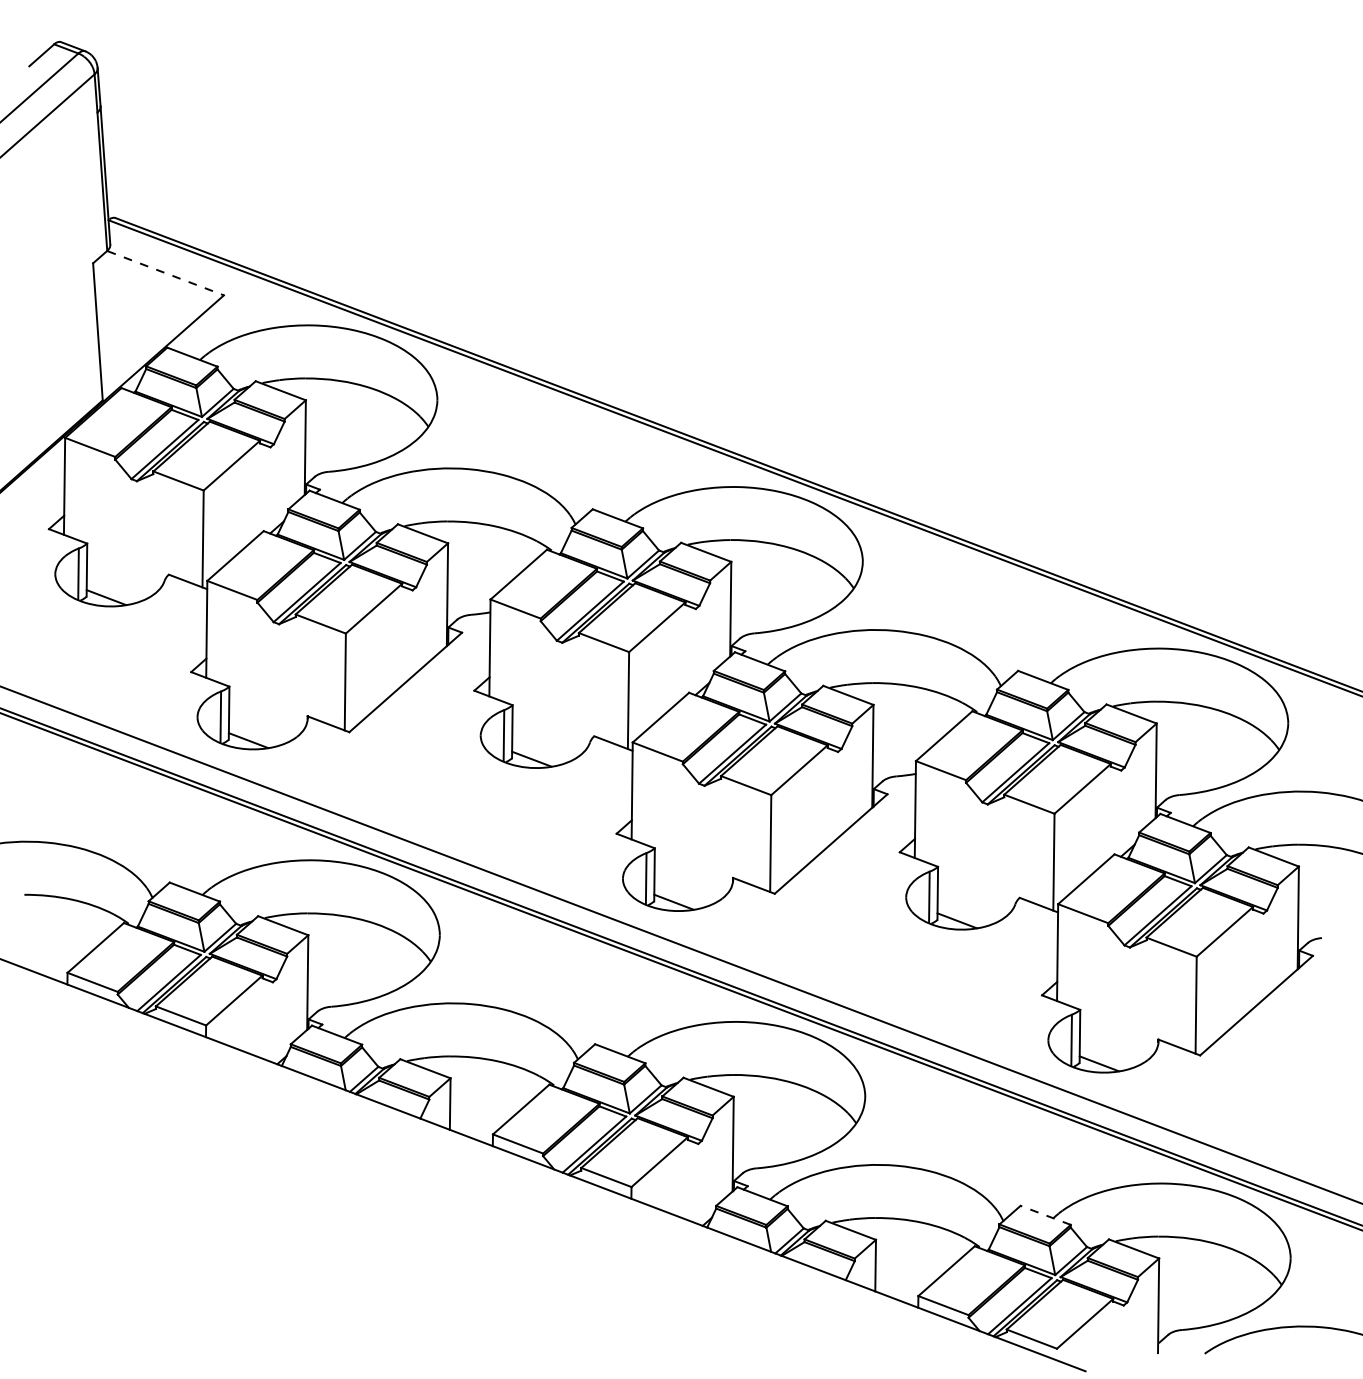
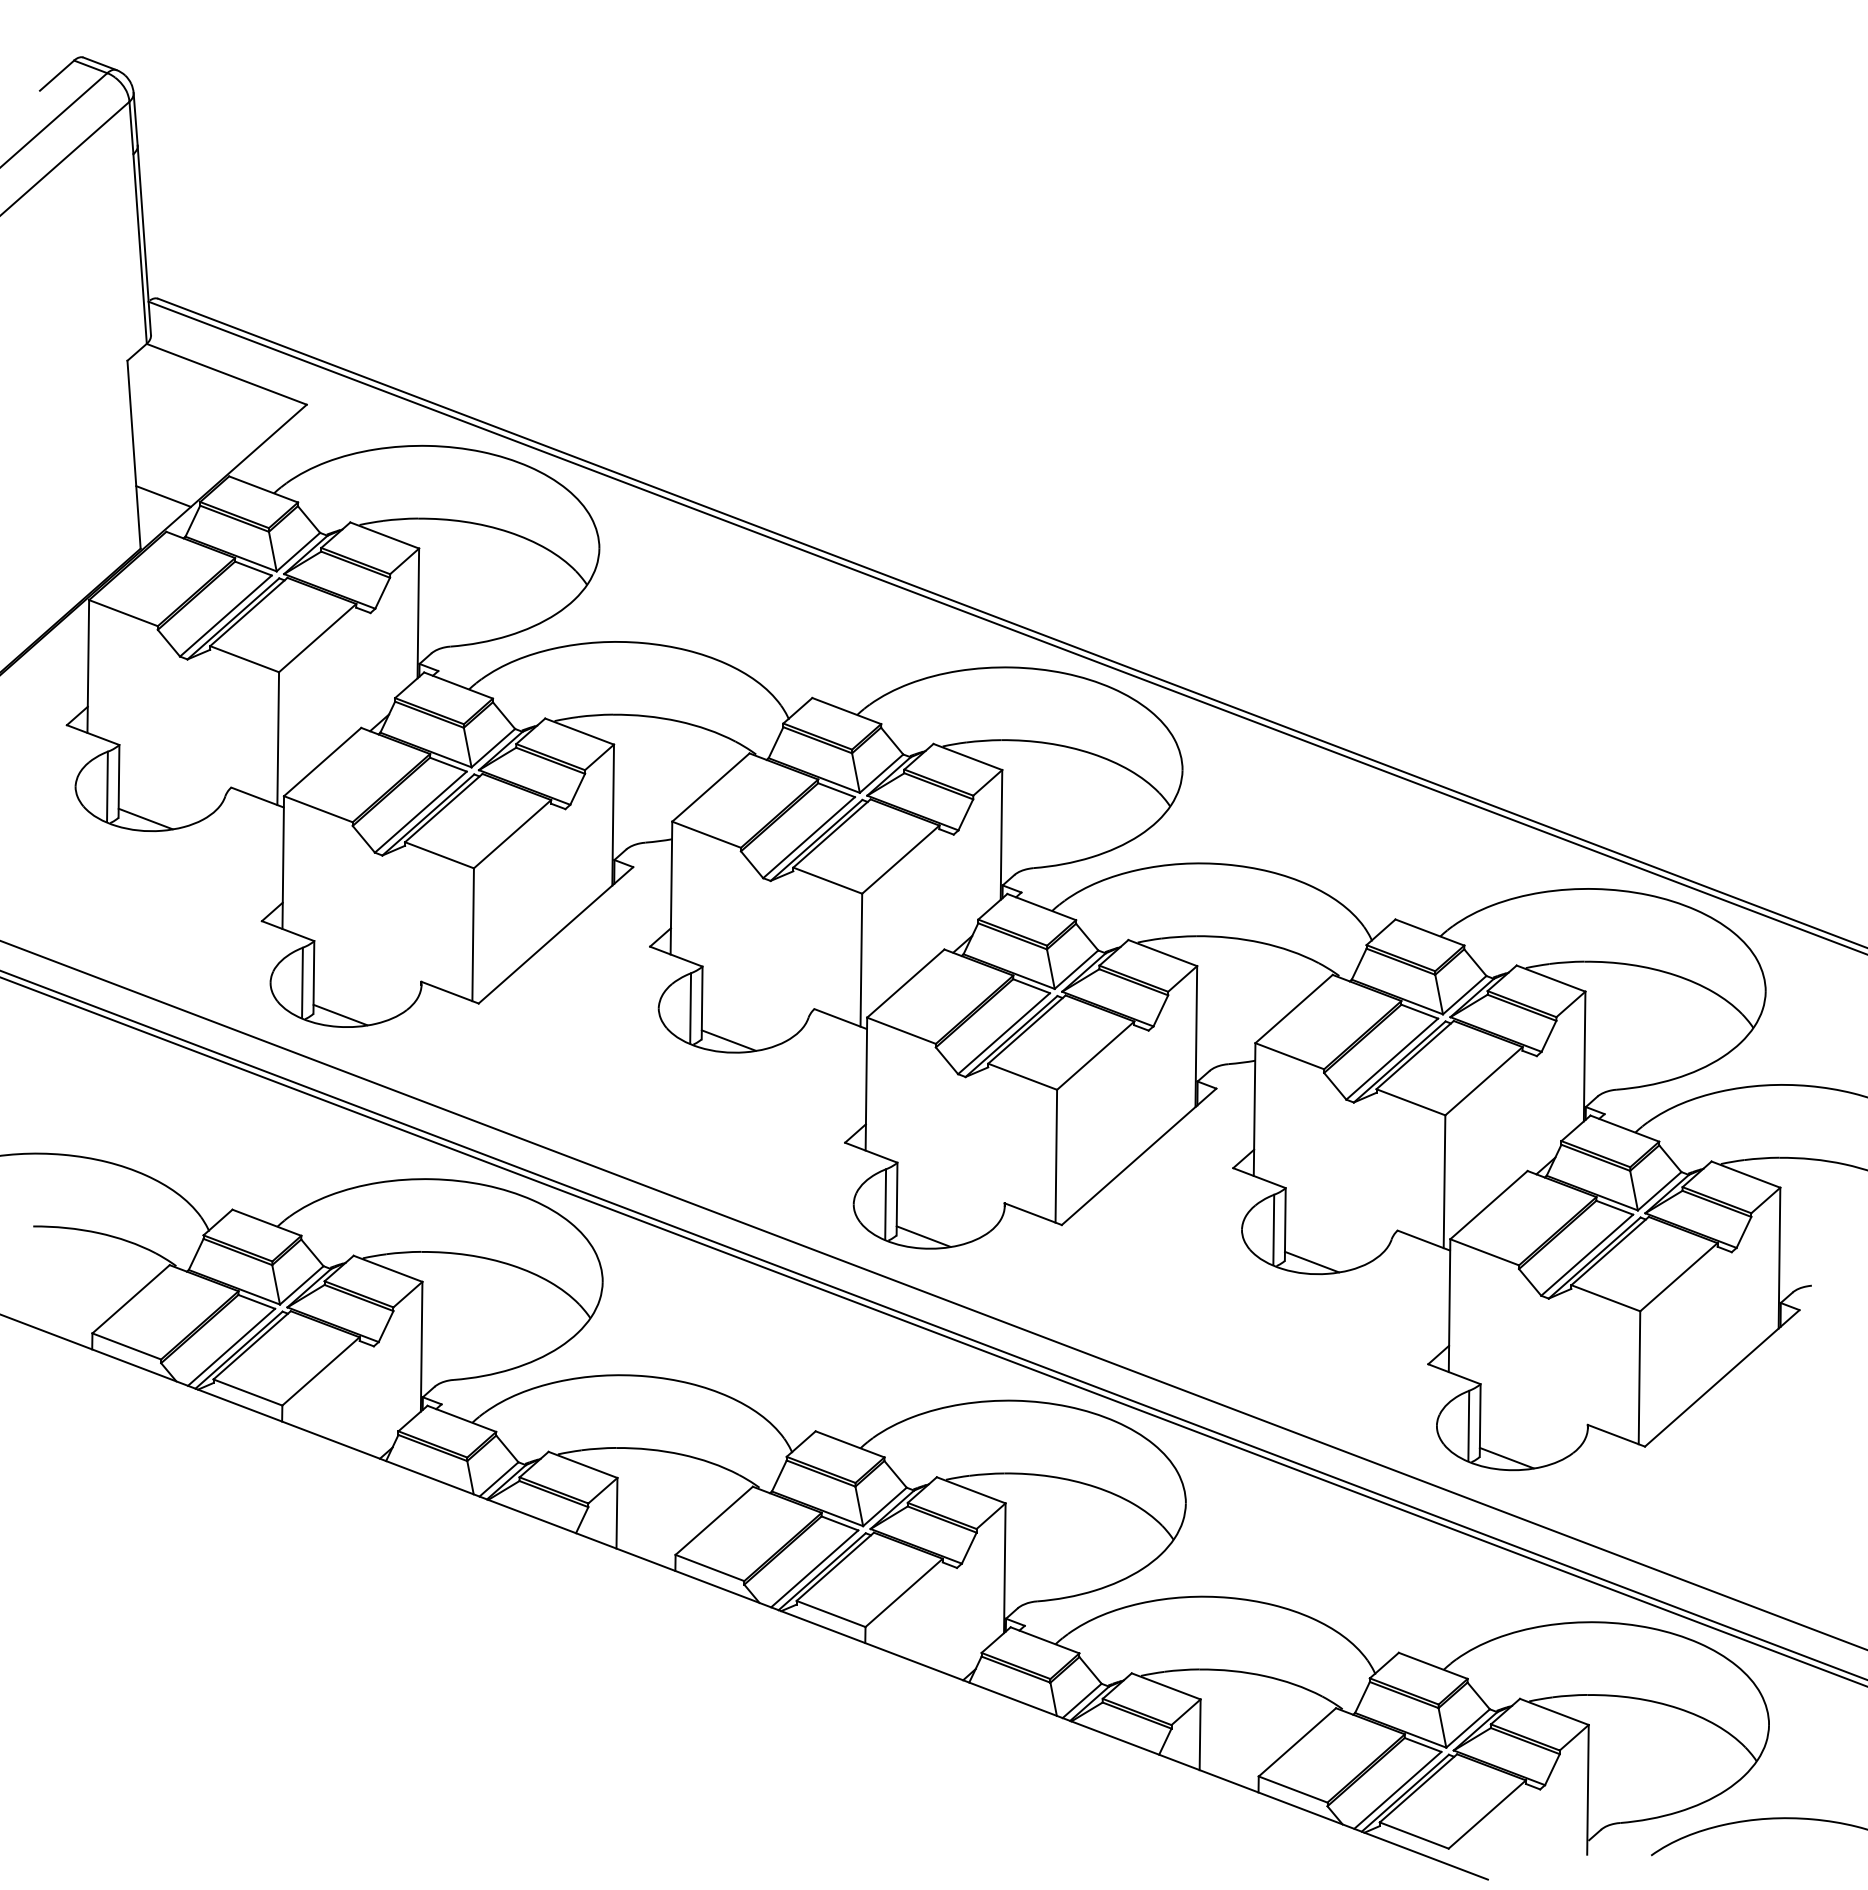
line: (166, 273) -> (227, 374), dashed -> solid
line: (119, 362) -> (163, 496), added
line: (1045, 1215) -> (1433, 1665), dashed -> solid

